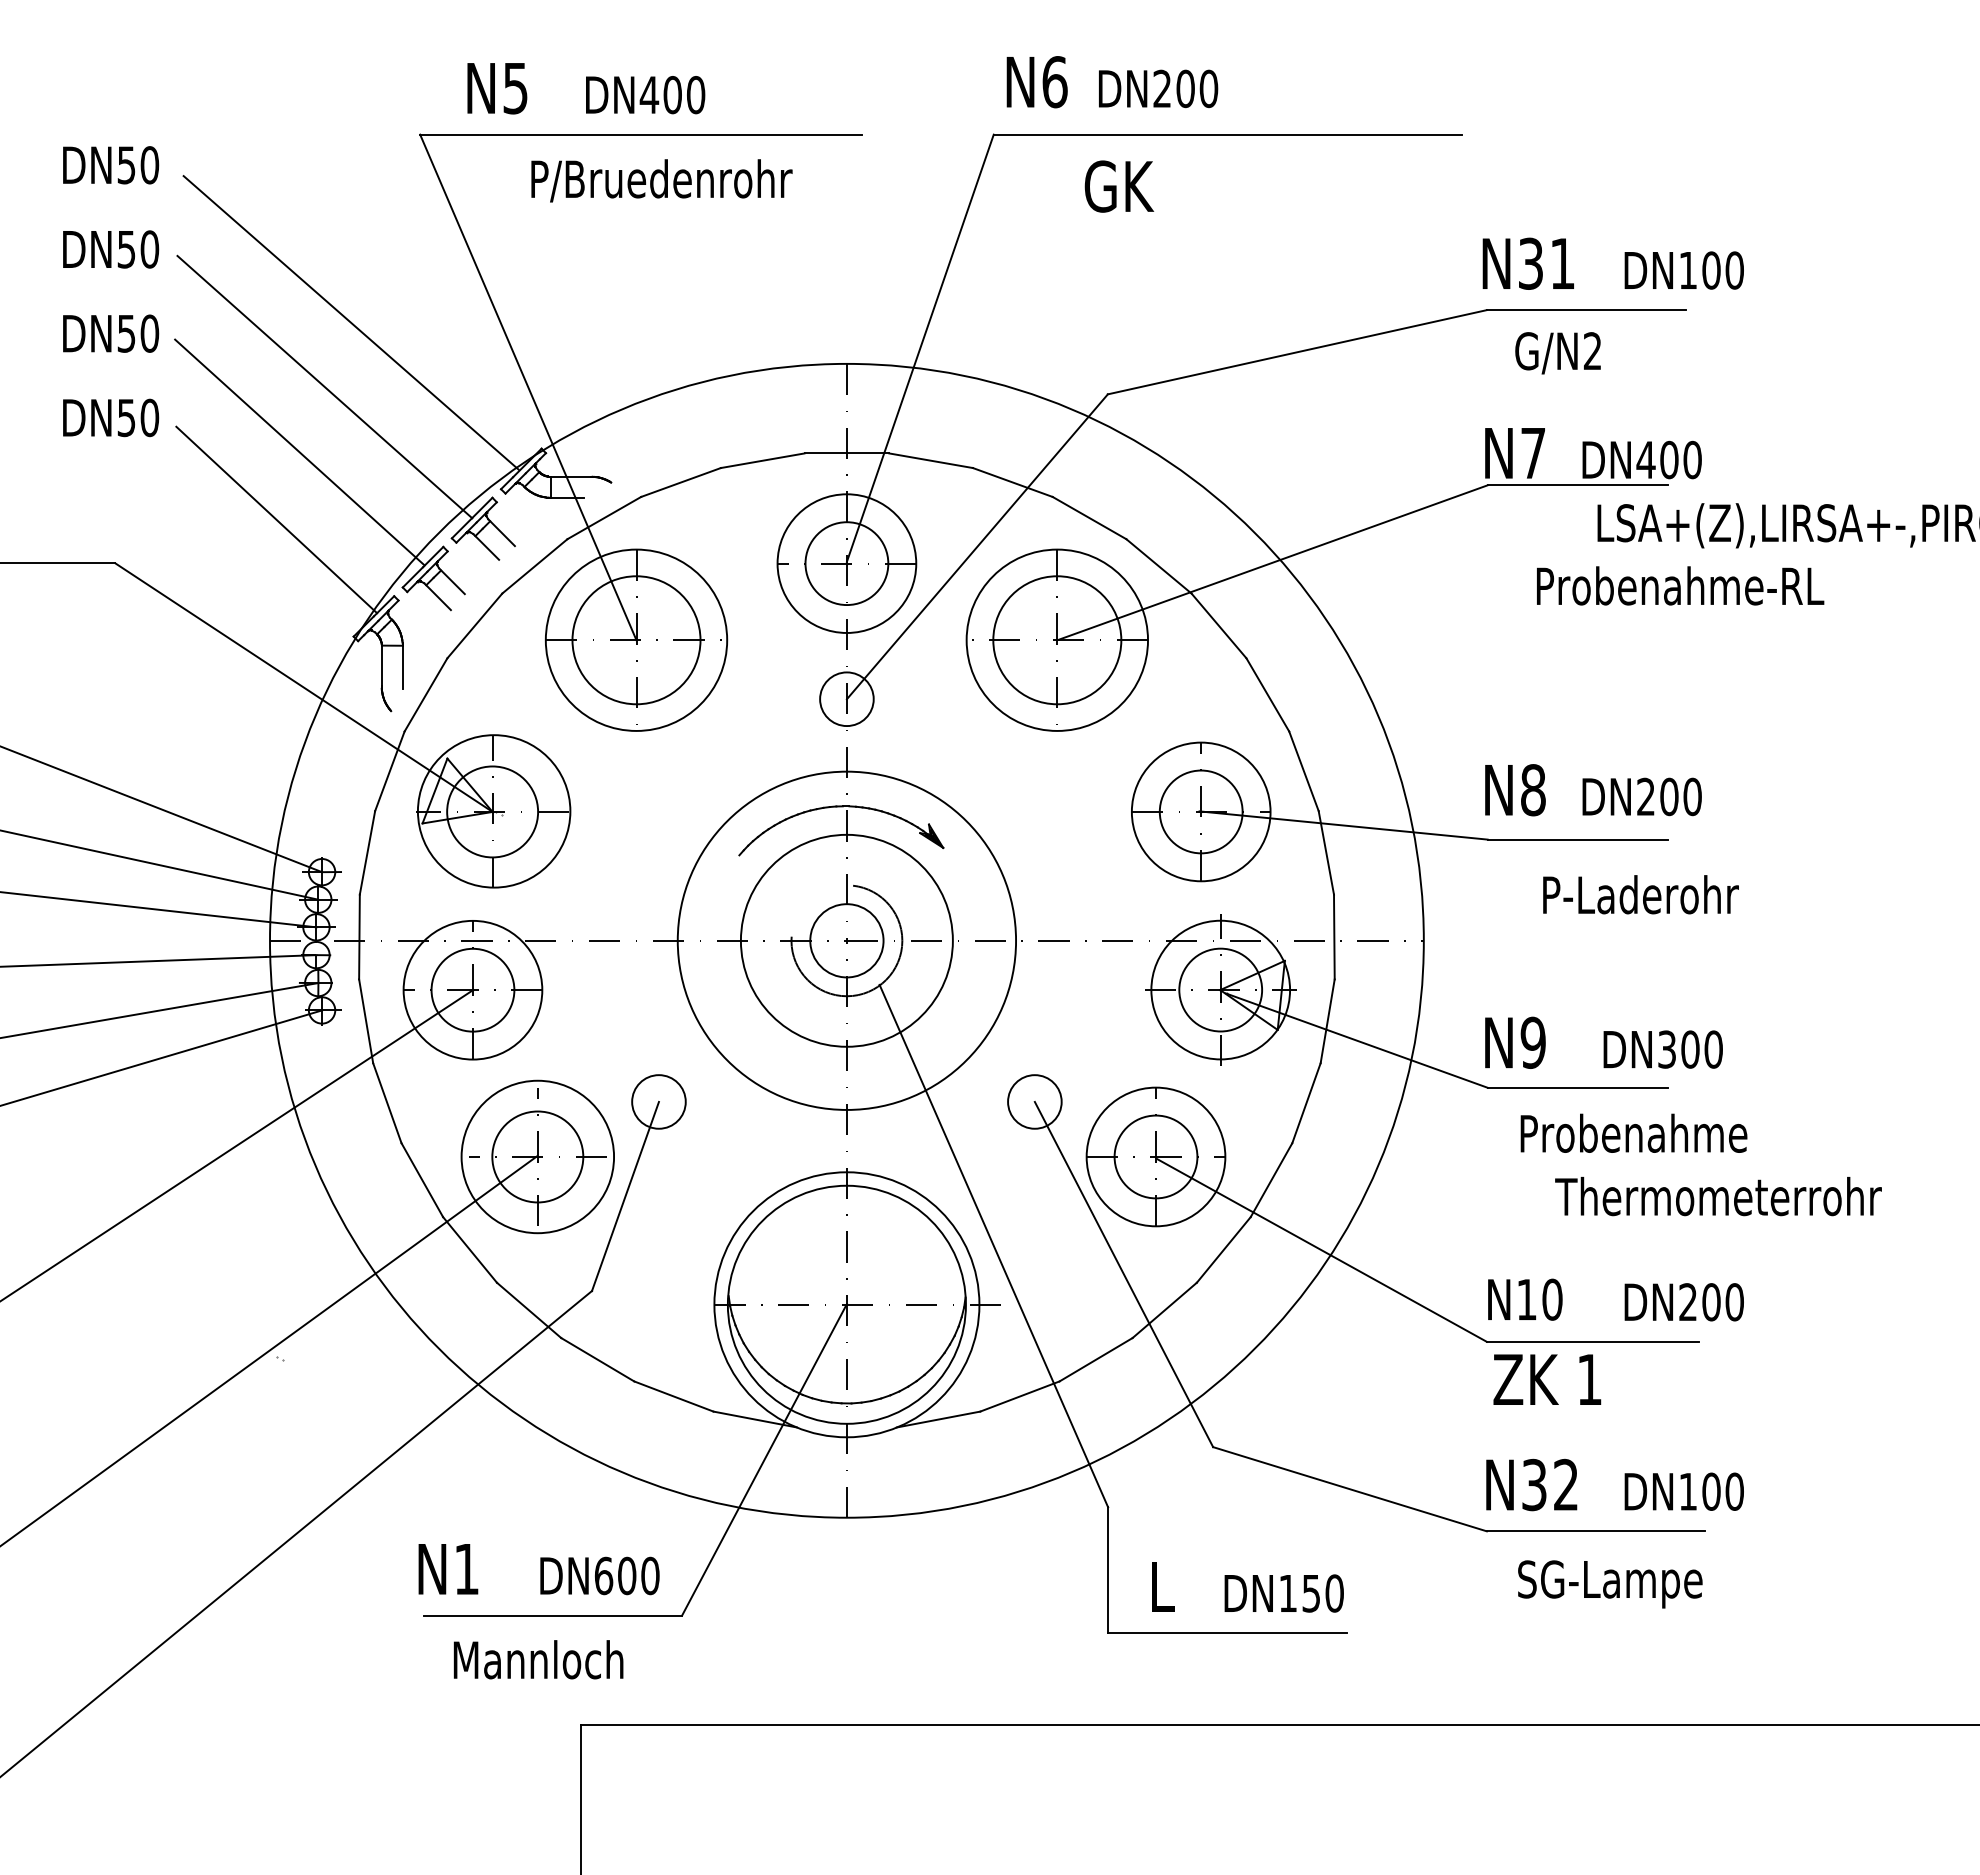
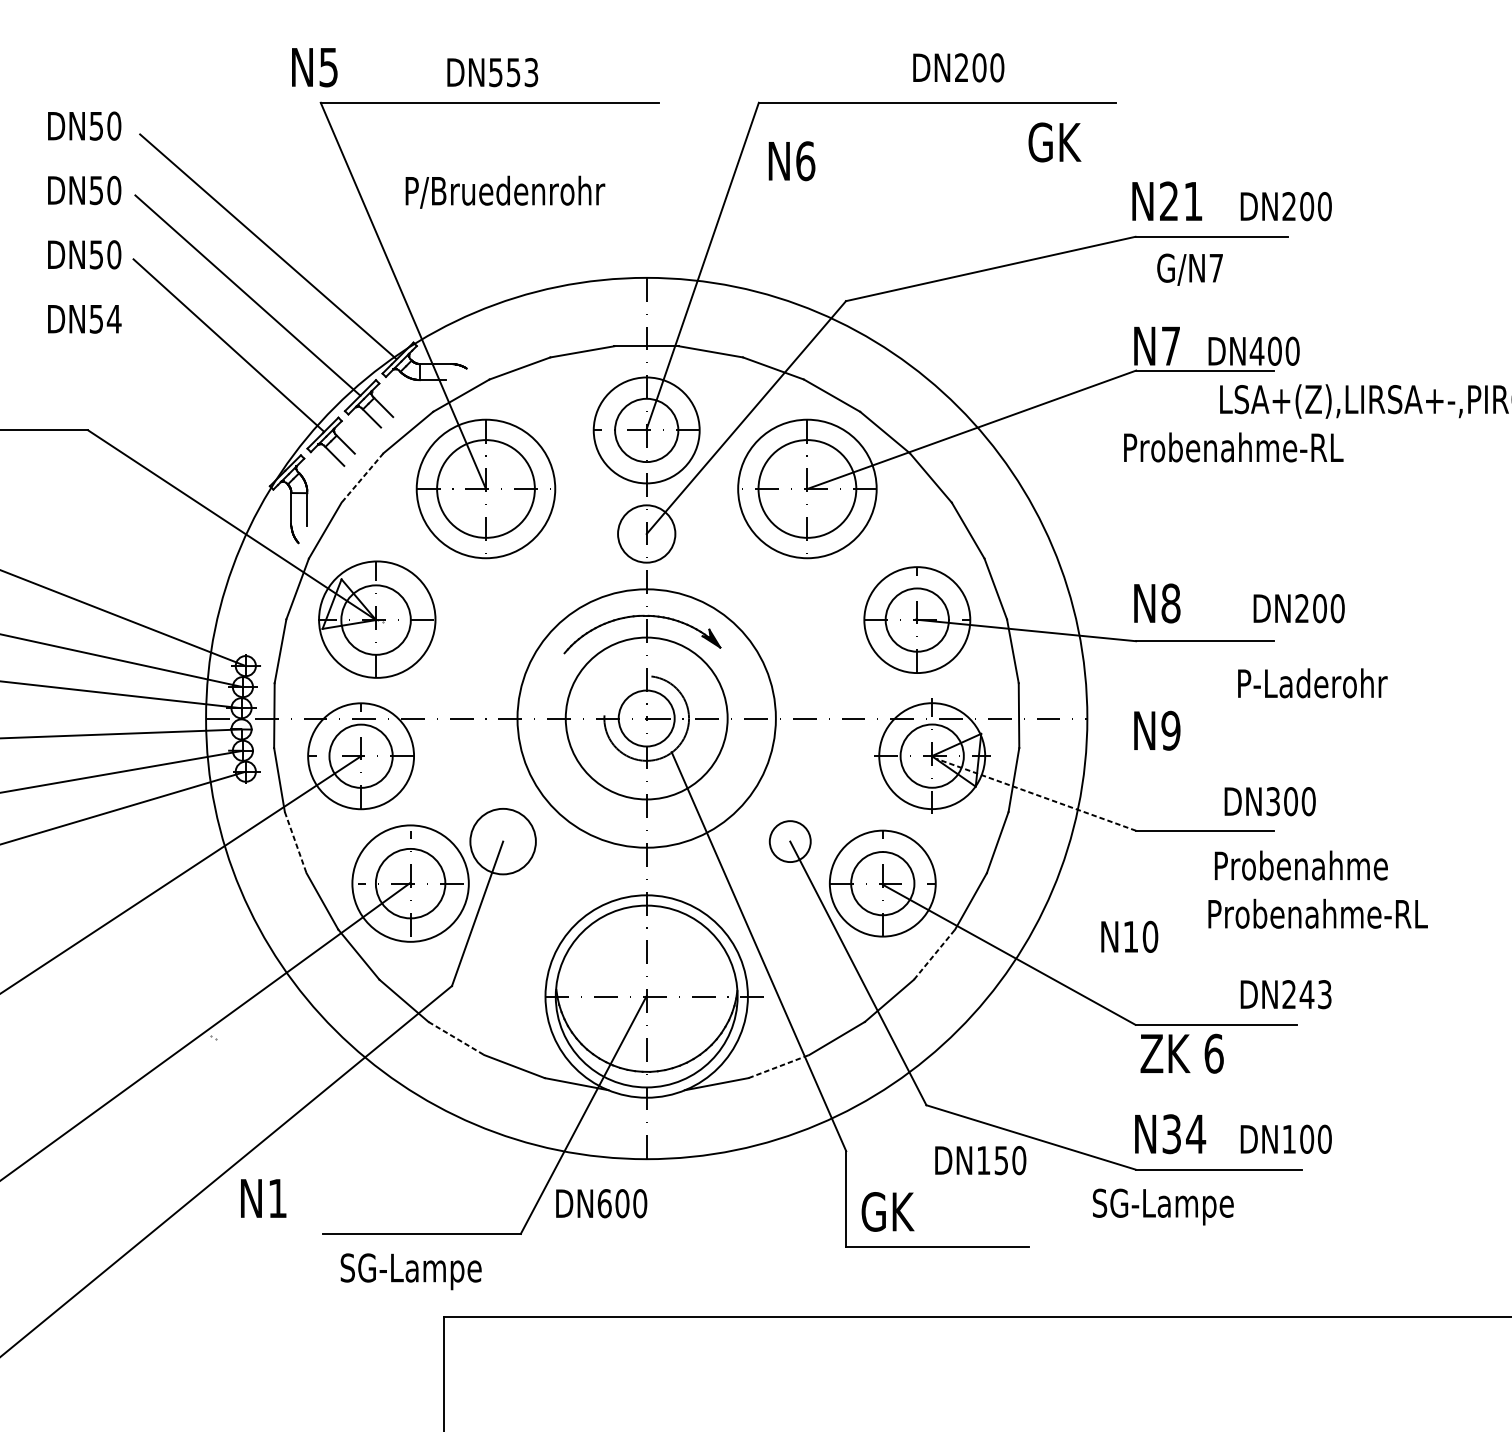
text: (1036, 82) -> (791, 161), moved
text: (497, 88) -> (314, 67), moved
text: (1158, 88) -> (958, 67), moved
text: (672, 95) -> (513, 72), DN400 -> DN553
text: (661, 180) -> (505, 192), moved
text: (1119, 186) -> (1055, 142), moved
text: (1530, 263) -> (1168, 201), N31 -> N21
text: (1687, 269) -> (1288, 205), DN100 -> DN200
text: (1592, 350) -> (1216, 267), G/N2 -> G/N7
text: (149, 417) -> (114, 318), DN50 -> DN54
line: (276, 519) -> (211, 396), removed
text: (1680, 585) -> (1233, 447), moved
line: (474, 626) -> (362, 478), solid -> dashed
circle: (846, 699) -> (646, 534), size x1.4
text: (1641, 796) -> (1298, 608), moved
text: (1640, 894) -> (1312, 683), moved
line: (1356, 1040) -> (1035, 794), solid -> dashed
text: (1515, 1042) -> (1157, 730), moved
circle: (658, 1101) -> (502, 841), size x1.6
line: (387, 1103) -> (295, 842), solid -> dashed
text: (1633, 1132) -> (1300, 864), moved
text: (1718, 1196) -> (1312, 913), Thermometerrohr -> Probenahme-RL
line: (1224, 1249) -> (935, 954), solid -> dashed
text: (1525, 1299) -> (1129, 936), moved
text: (1722, 1302) -> (1315, 994), DN200 -> DN243
line: (598, 1360) -> (456, 1039), solid -> dashed
text: (1589, 1379) -> (1213, 1053), 1 -> 6
line: (1020, 1396) -> (779, 1066), solid -> dashed
text: (1565, 1484) -> (1195, 1133), N32 -> N34
text: (448, 1569) -> (263, 1198), moved
text: (599, 1575) -> (601, 1203), moved
text: (1610, 1584) -> (1163, 1207), moved
text: (1162, 1586) -> (887, 1211), L -> GK
text: (1283, 1593) -> (980, 1160), moved
text: (538, 1664) -> (411, 1271), Mannloch -> SG-Lampe

